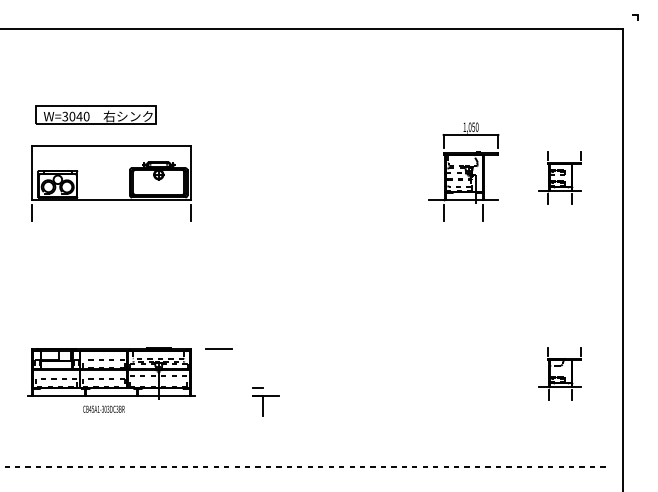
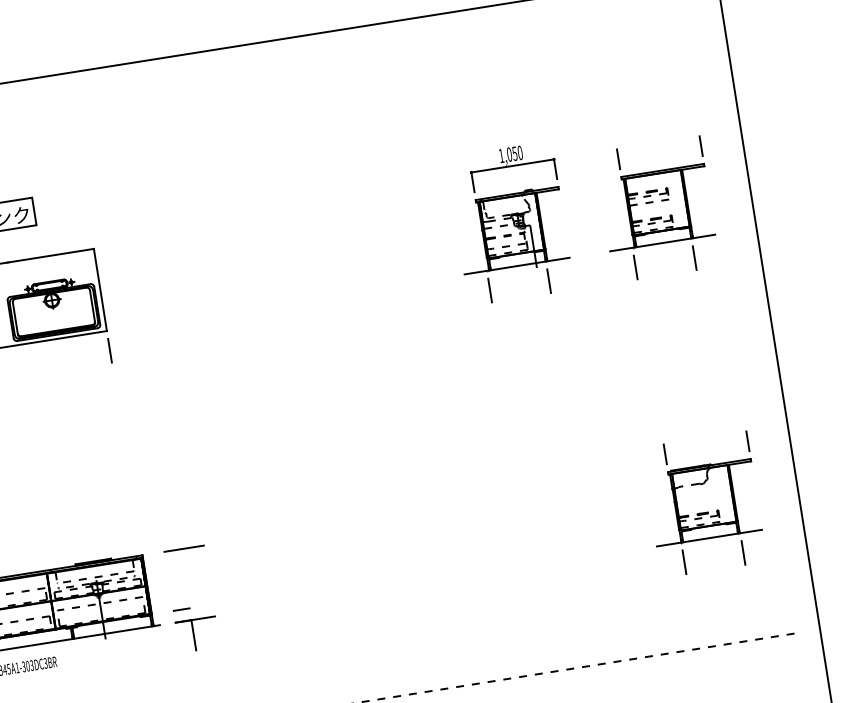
part: (559, 177) -> (656, 208), size x1.67
part: (559, 373) -> (702, 504), size x1.67
part: (265, 401) -> (196, 627), moved

